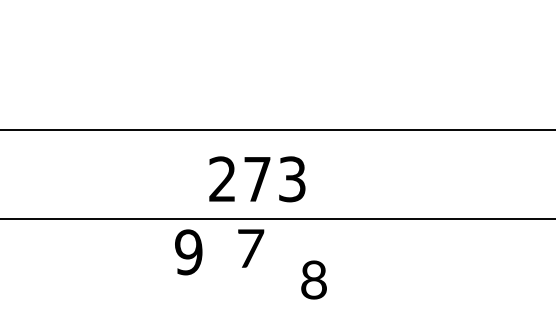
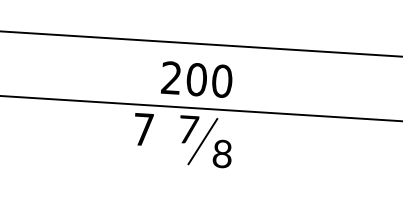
text: (274, 179) -> (209, 80), 273 -> 200
text: (188, 252) -> (143, 129), 9 -> 7
line: (270, 263) -> (202, 141), added
text: (313, 279) -> (222, 153), moved

